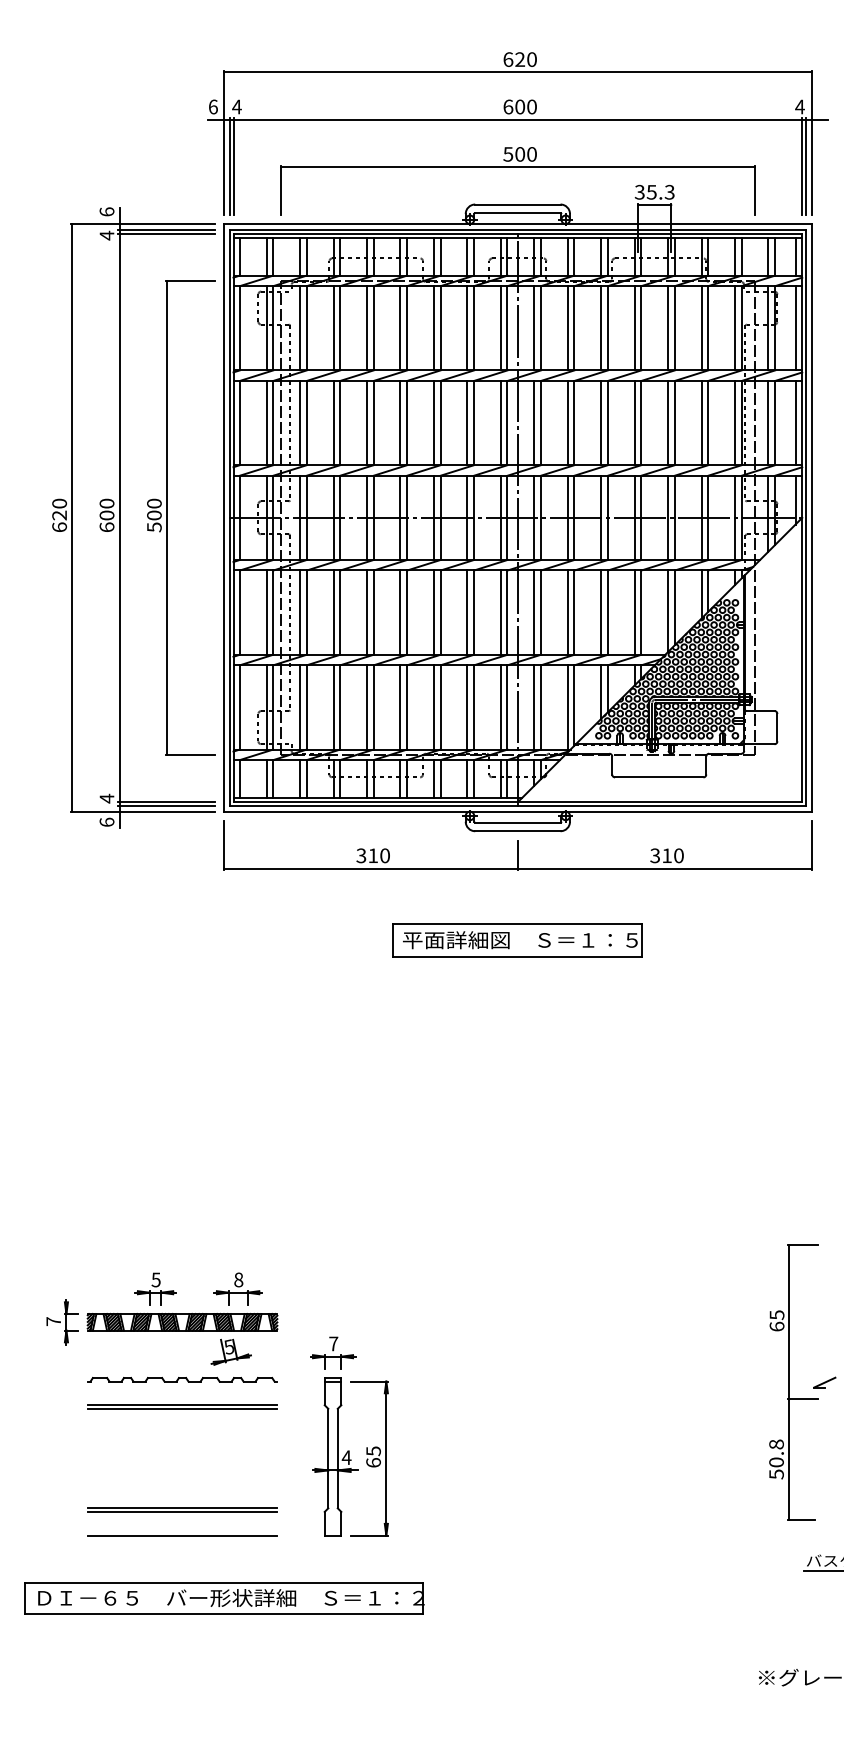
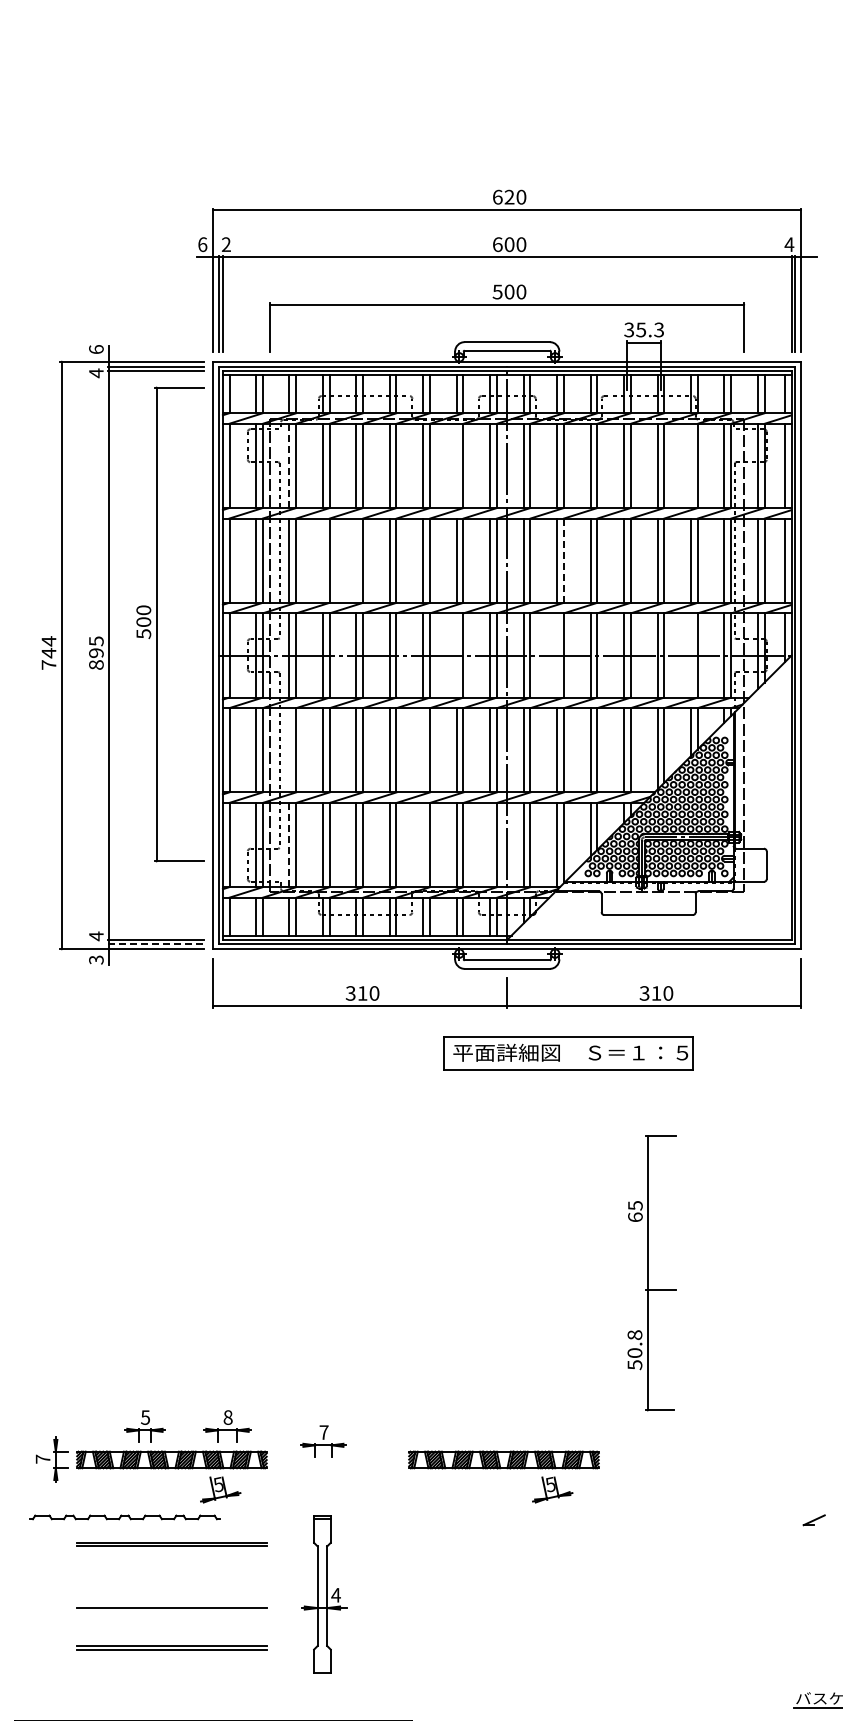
text: (236, 106) -> (225, 244), 4 -> 2
line: (300, 328) -> (289, 466), solid -> dashed
line: (467, 328) -> (456, 466), removed
line: (701, 328) -> (690, 466), removed
line: (333, 422) -> (322, 560), removed
line: (366, 422) -> (355, 560), removed
line: (574, 423) -> (563, 561), solid -> dashed
text: (59, 515) -> (48, 653), 620 -> 744
text: (106, 515) -> (95, 653), 600 -> 895
part: (167, 517) -> (156, 624), moved
line: (467, 517) -> (456, 655), removed
line: (567, 517) -> (556, 655), removed
line: (701, 517) -> (690, 655), removed
line: (300, 612) -> (289, 750), removed
line: (433, 612) -> (422, 750), removed
line: (300, 707) -> (289, 845), solid -> dashed
line: (433, 707) -> (422, 845), removed
line: (500, 707) -> (489, 845), removed
line: (166, 806) -> (155, 944), solid -> dashed
text: (106, 821) -> (95, 959), 6 -> 3
part: (517, 940) -> (567, 1053), moved
part: (514, 1331) -> (503, 1469), added
part: (333, 1352) -> (323, 1441), moved
part: (182, 1379) -> (124, 1517), moved
part: (793, 1382) -> (651, 1273), moved
part: (369, 1458) -> (358, 1596), removed
line: (182, 1535) -> (171, 1608), moved

